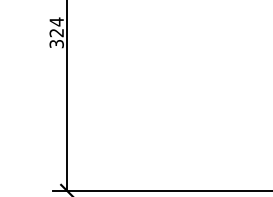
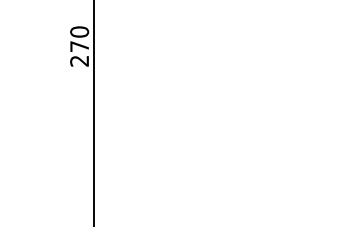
text: (56, 32) -> (79, 45), 324 -> 270

